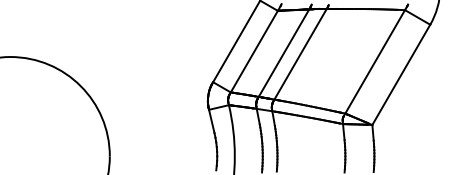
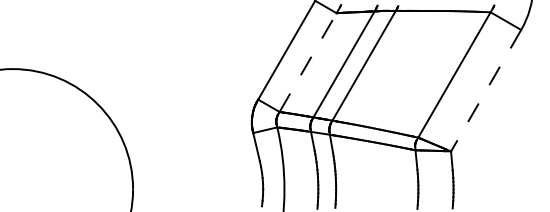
line: (254, 51) -> (308, 62), solid -> dashed
line: (400, 75) -> (485, 91), solid -> dashed

